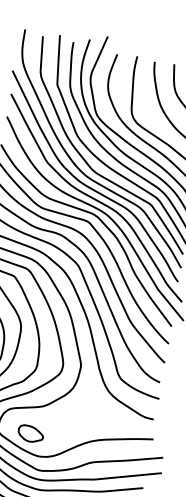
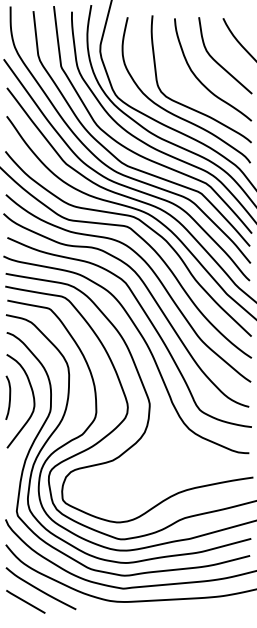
part: (30, 433) -> (102, 496), removed

